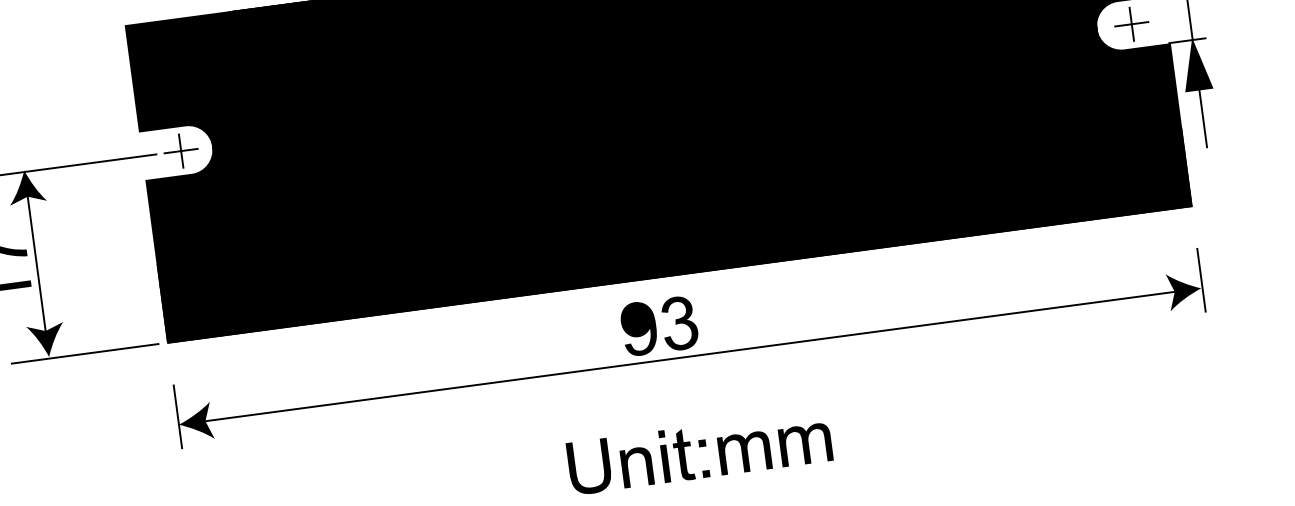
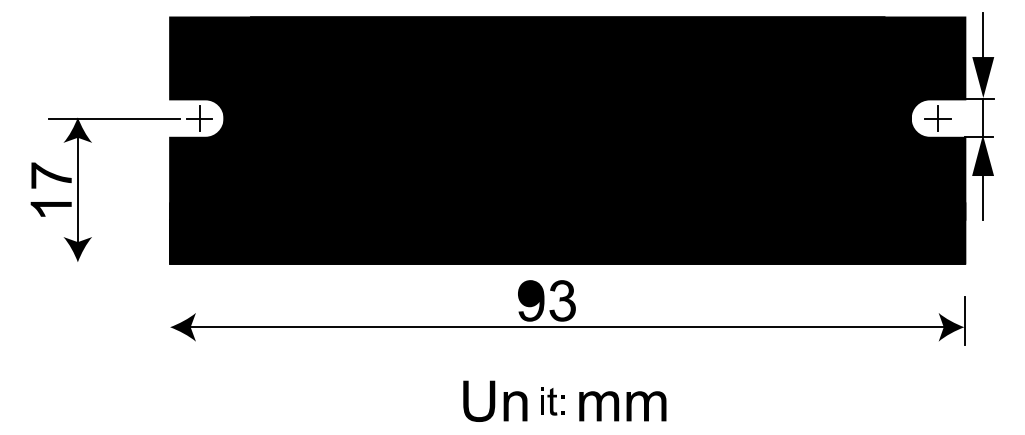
line: (84, 353) -> (105, 263), removed
line: (178, 415) -> (170, 320), removed
part: (683, 454) -> (552, 401), size x0.7

